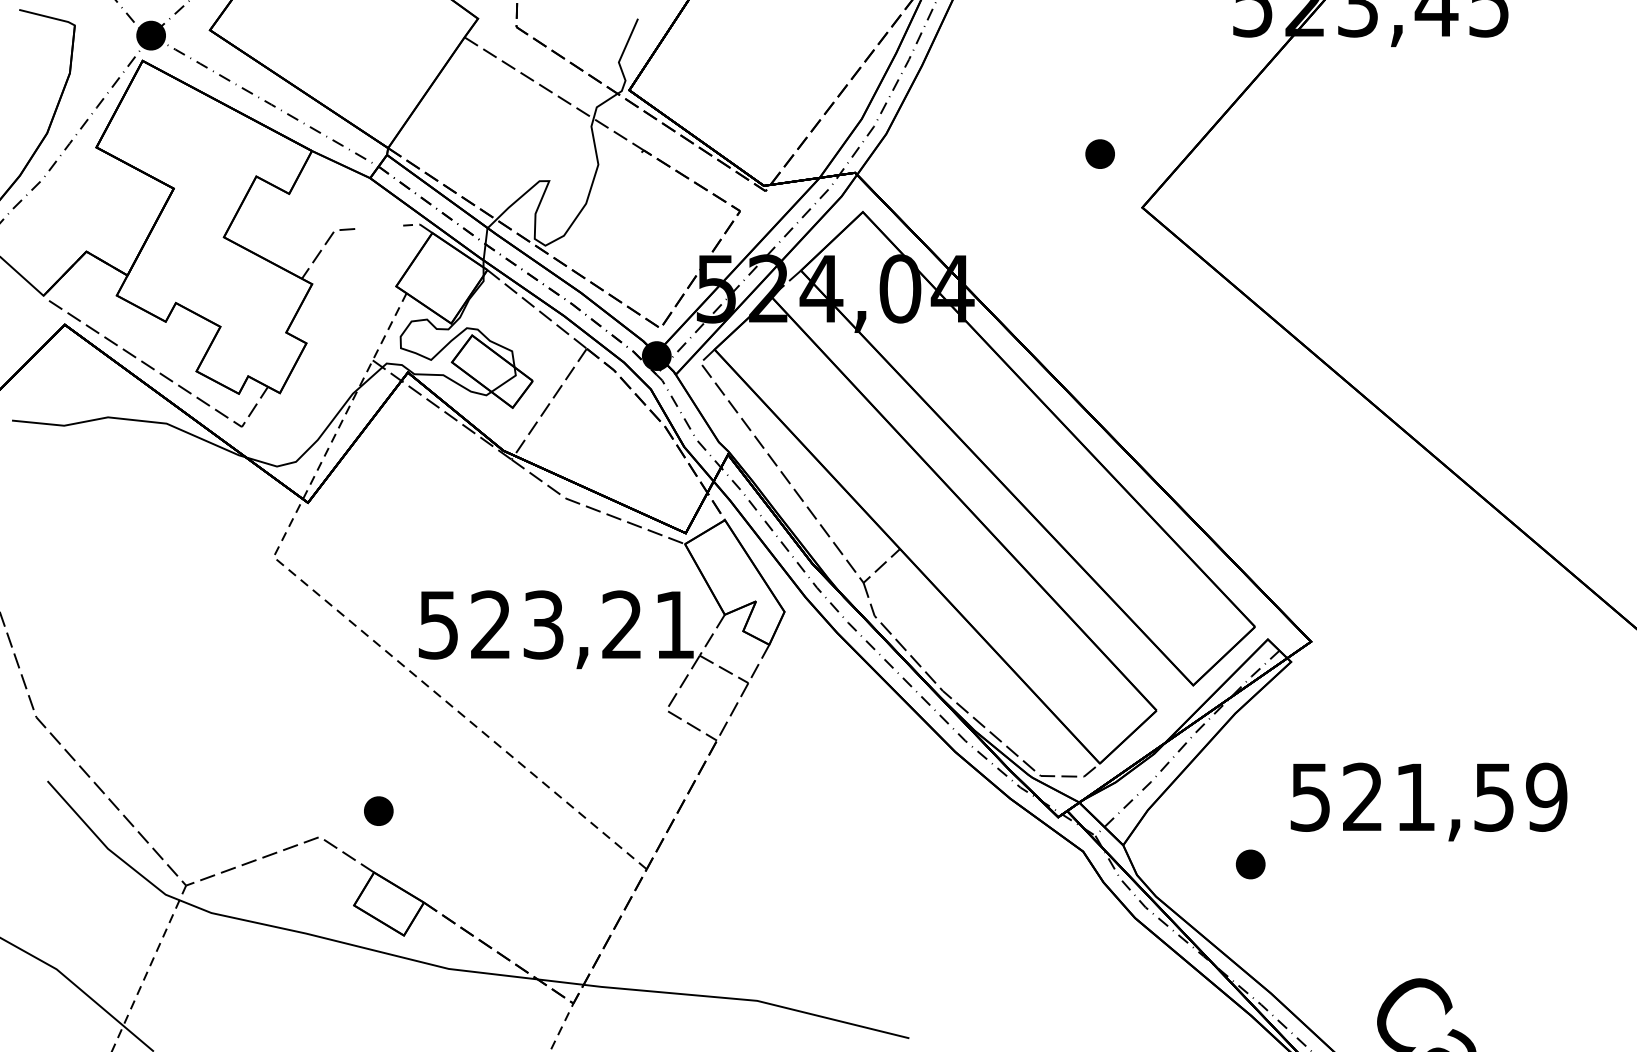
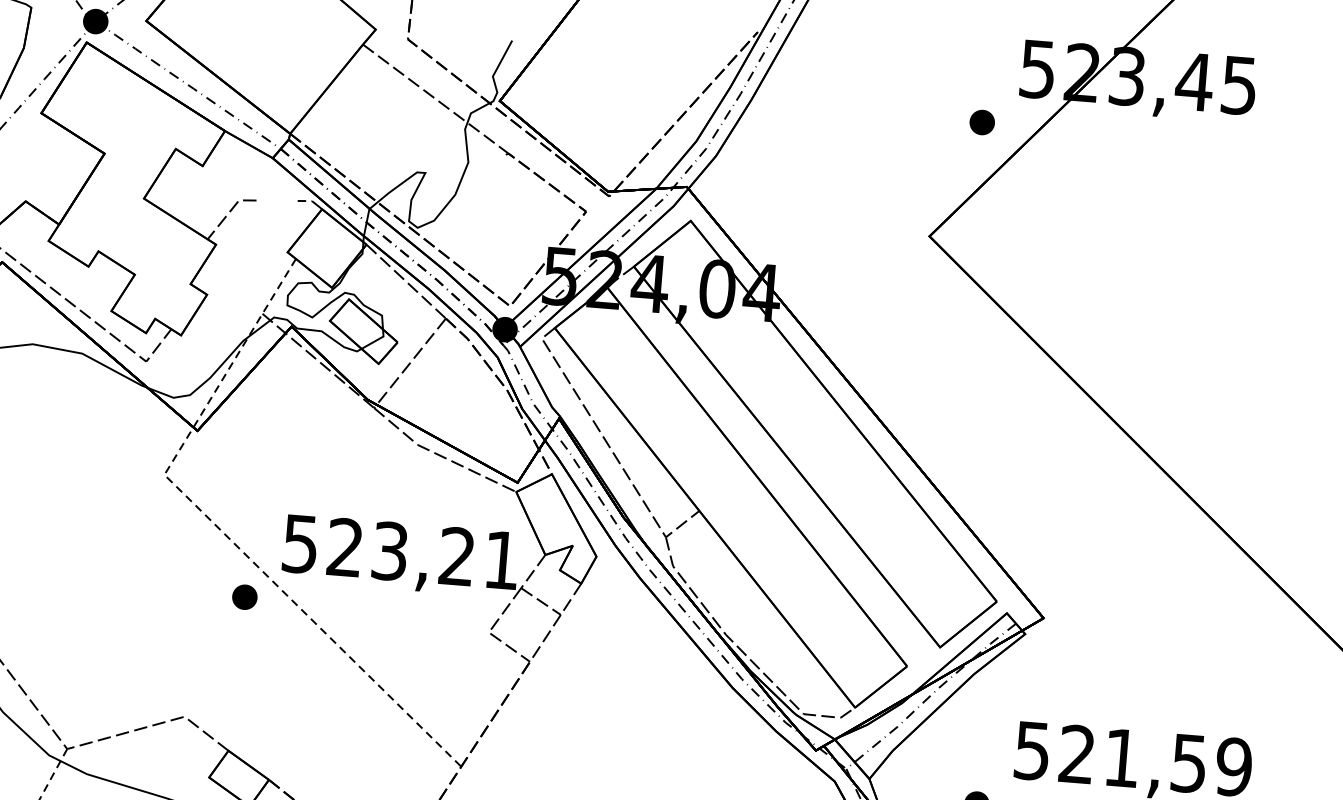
part: (1099, 153) -> (981, 121), moved
part: (378, 810) -> (244, 596), moved

